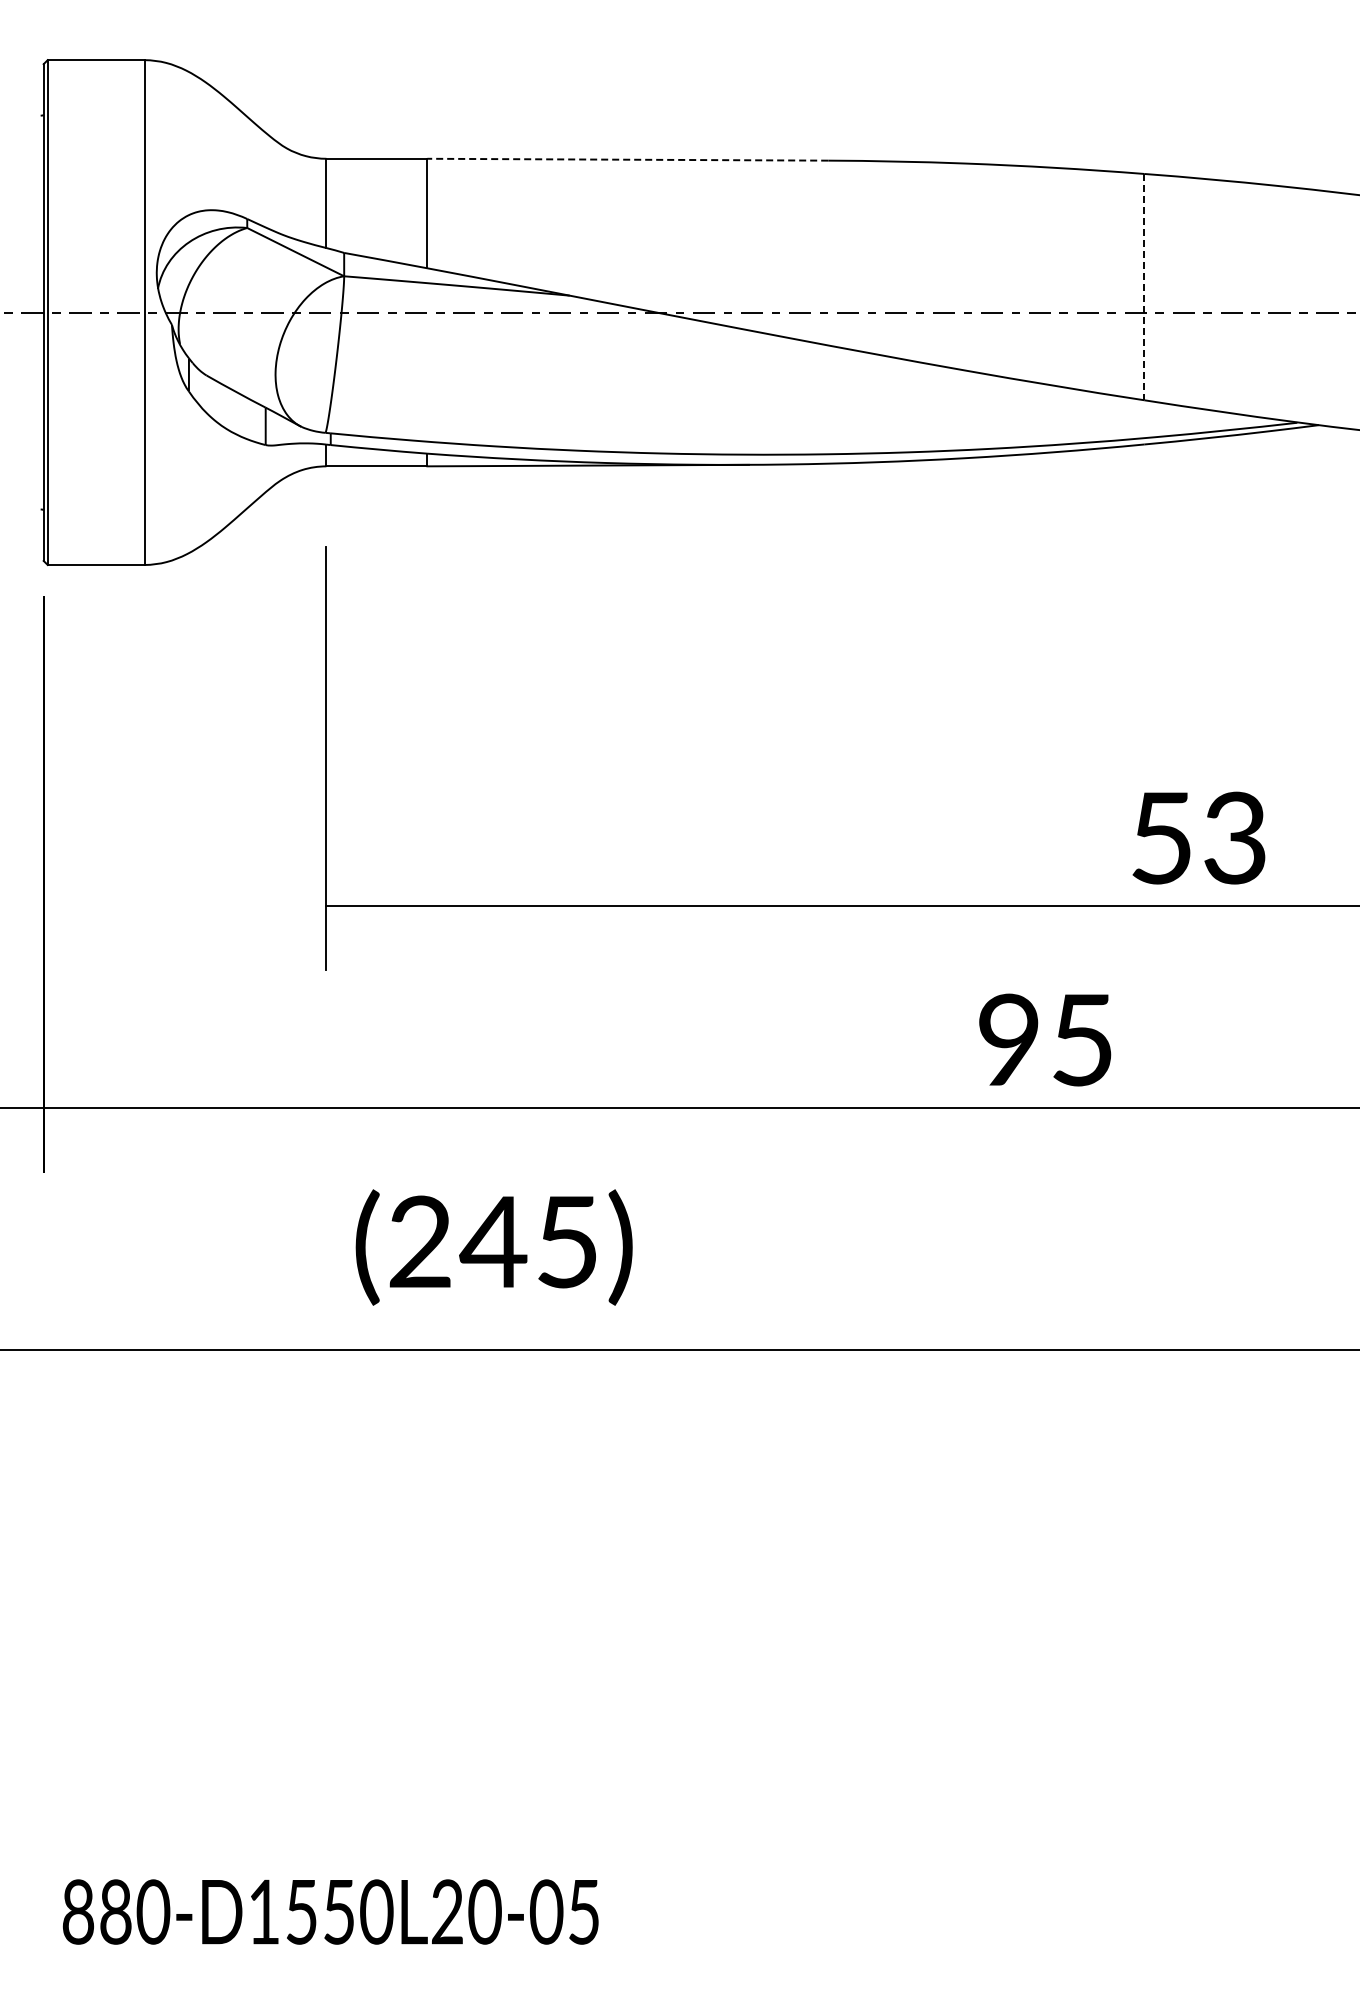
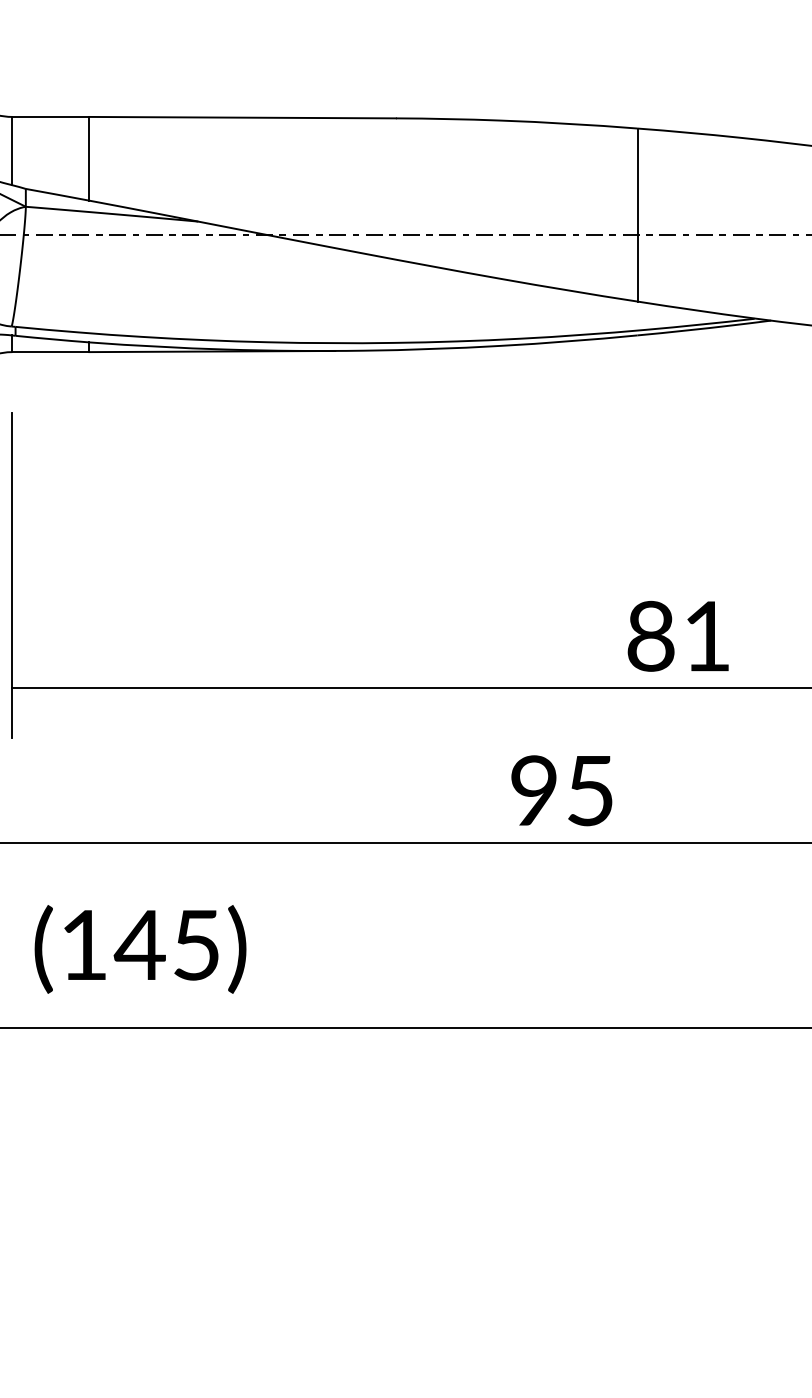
line: (627, 159) -> (242, 117), dashed -> solid
line: (1144, 287) -> (637, 215), dashed -> solid
text: (1198, 837) -> (679, 635), 53 -> 81
text: (419, 1241) -> (83, 944), (245) -> (145)

